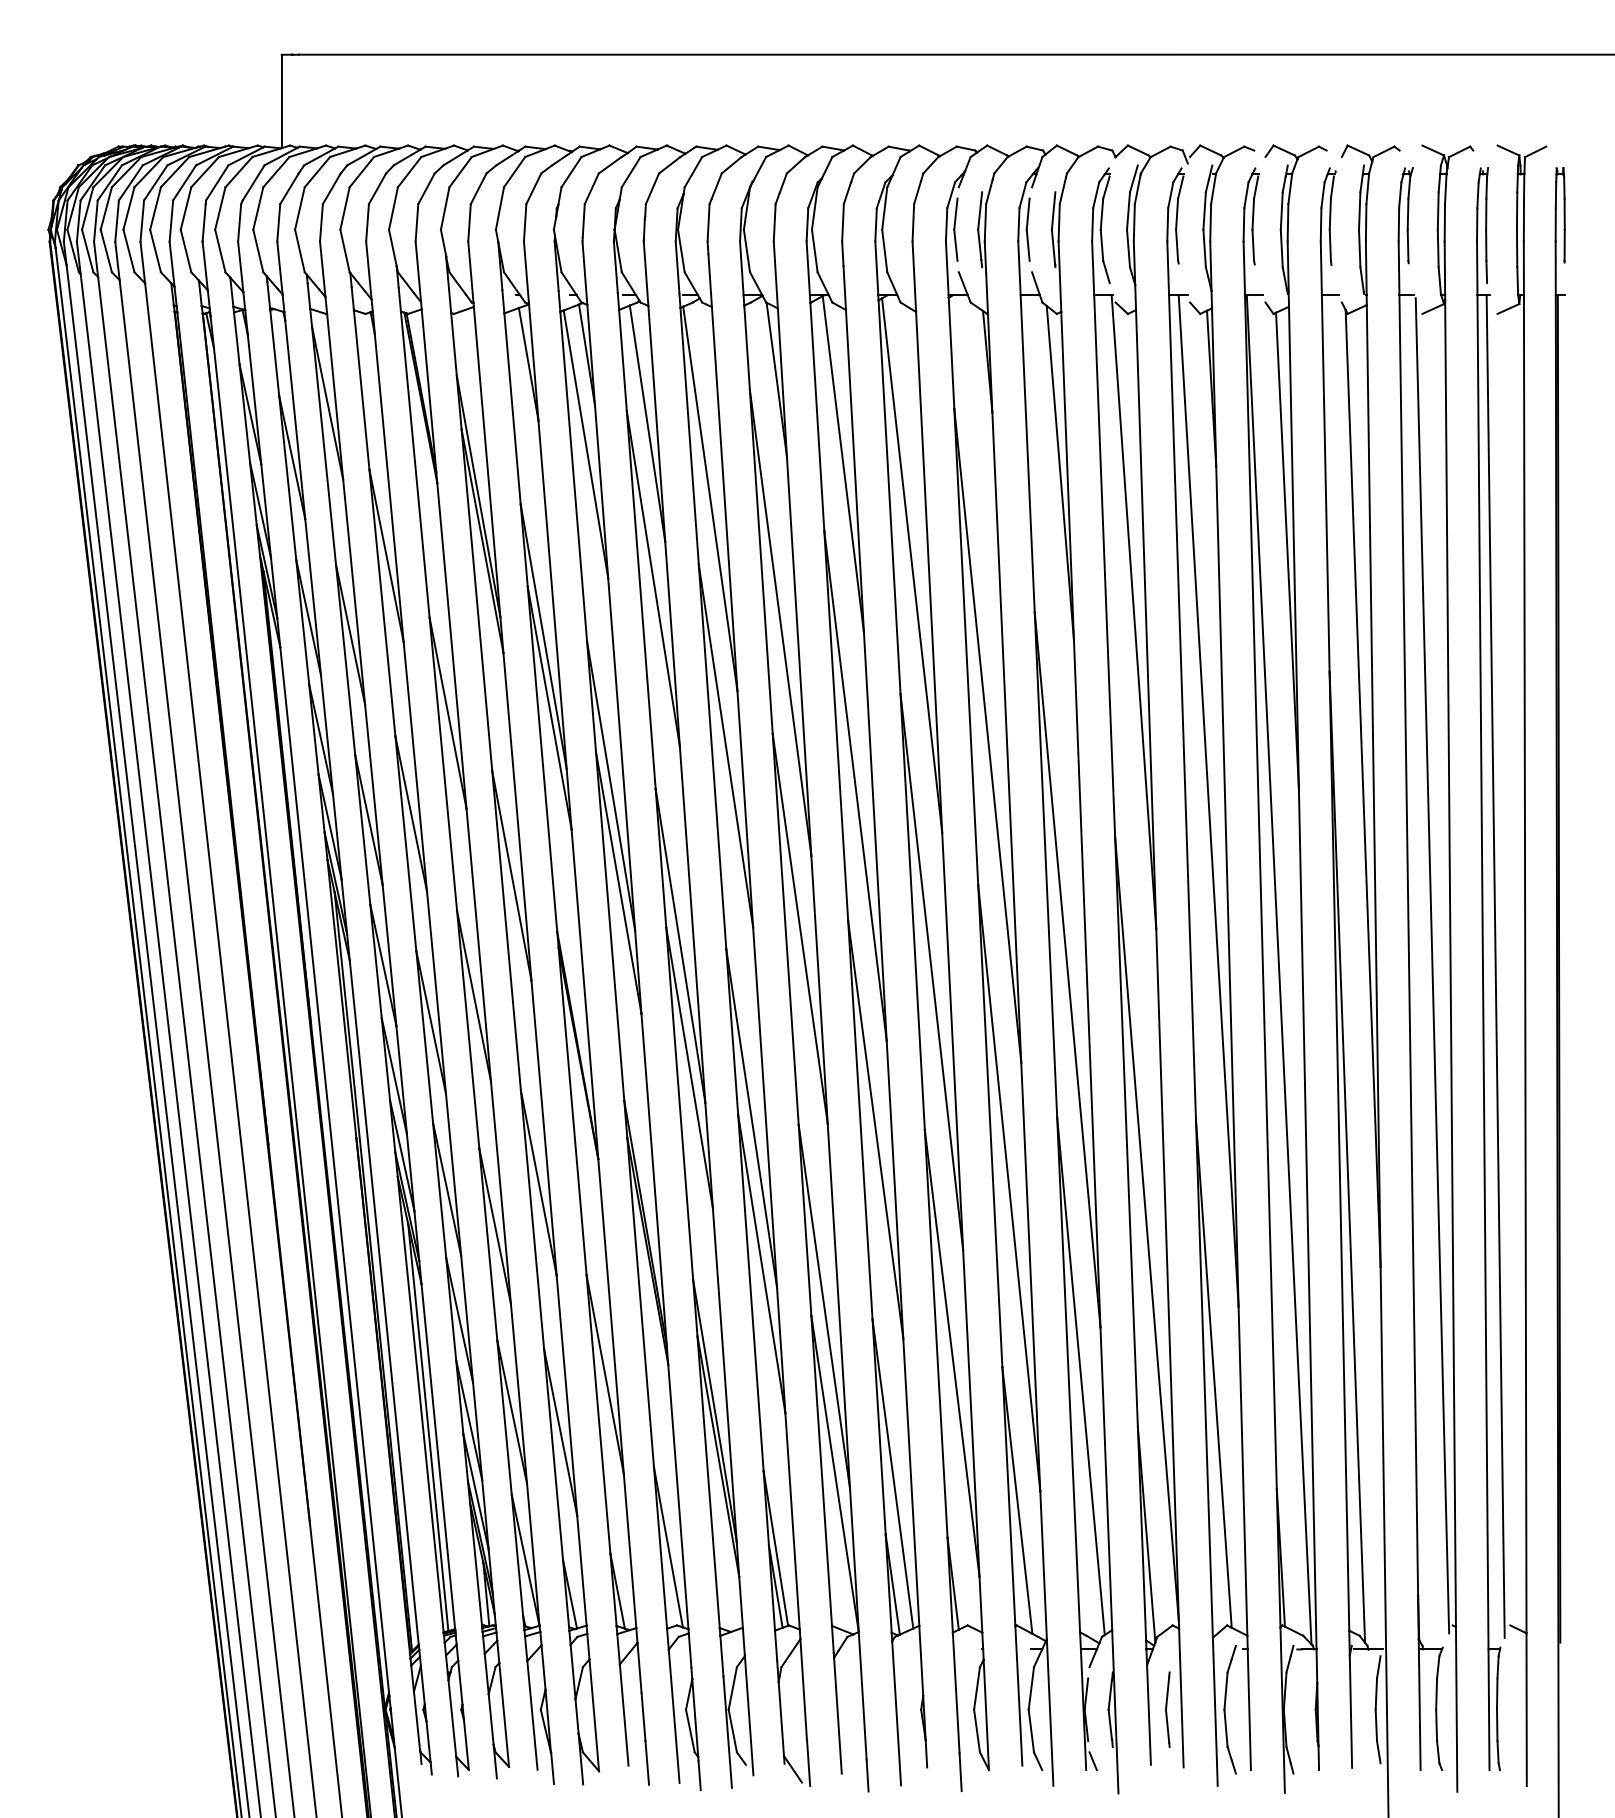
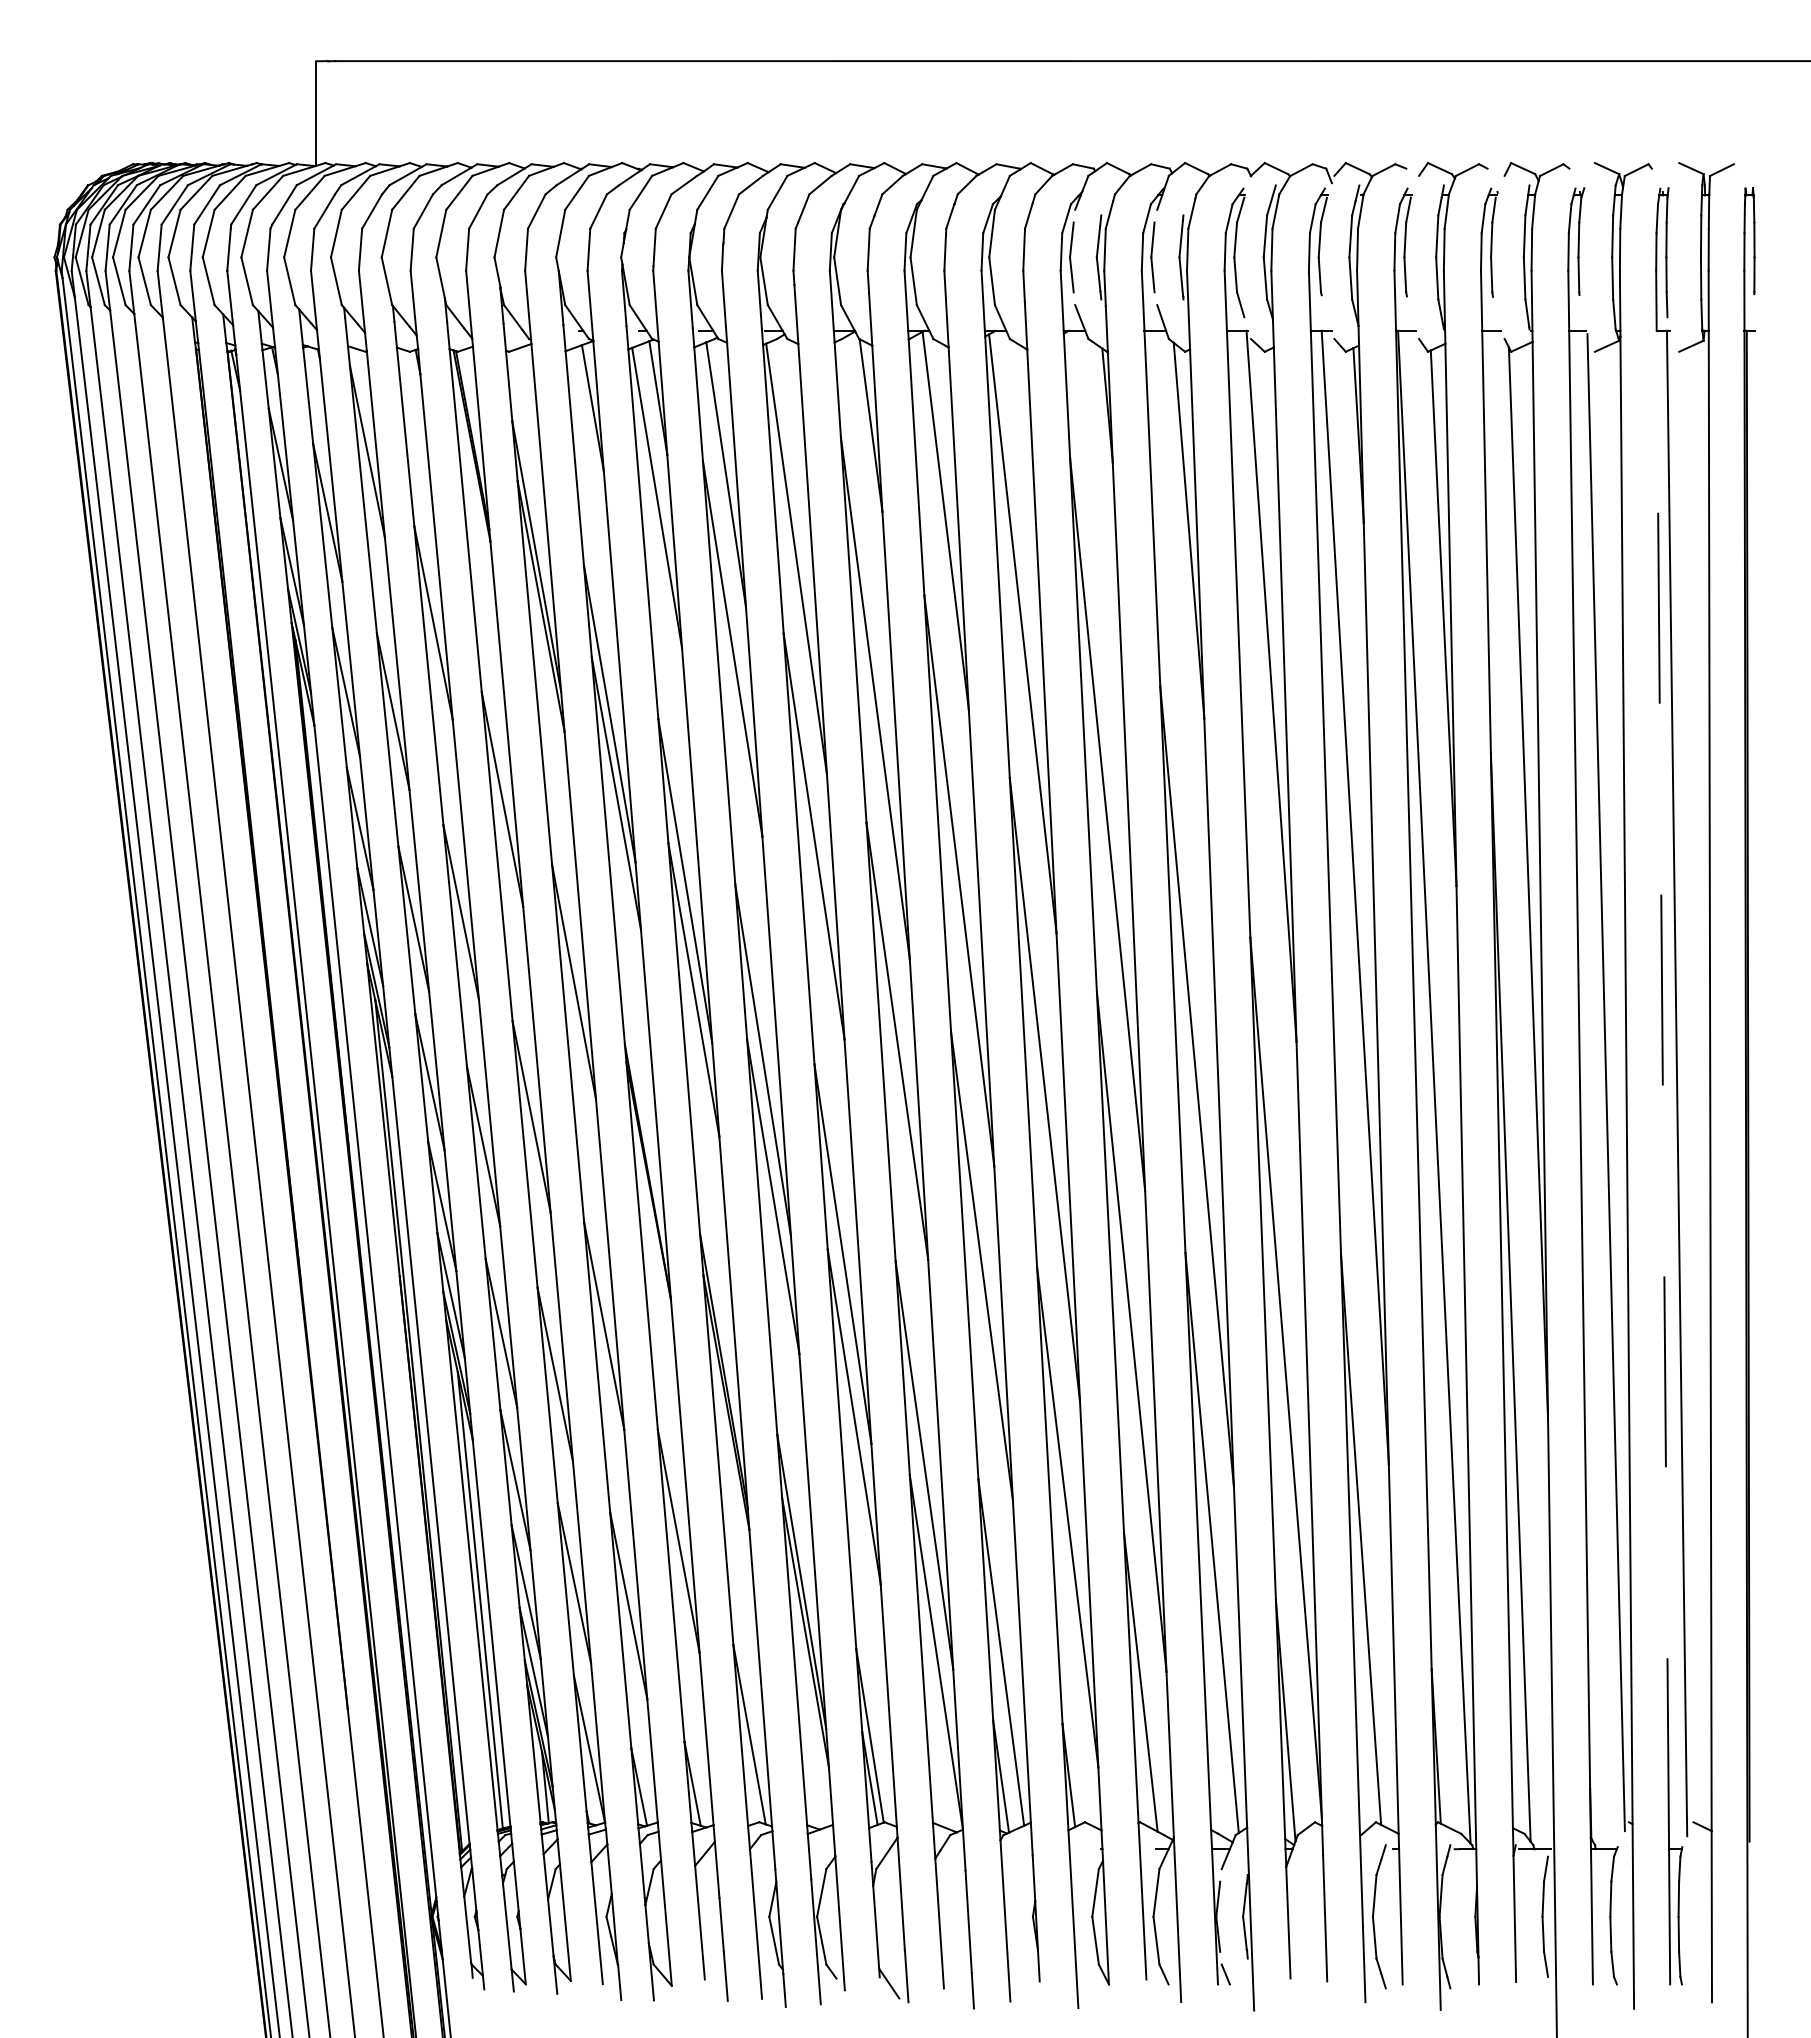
line: (1482, 971) -> (1662, 1089), solid -> dashed
part: (1167, 1709) -> (1309, 1916), removed

